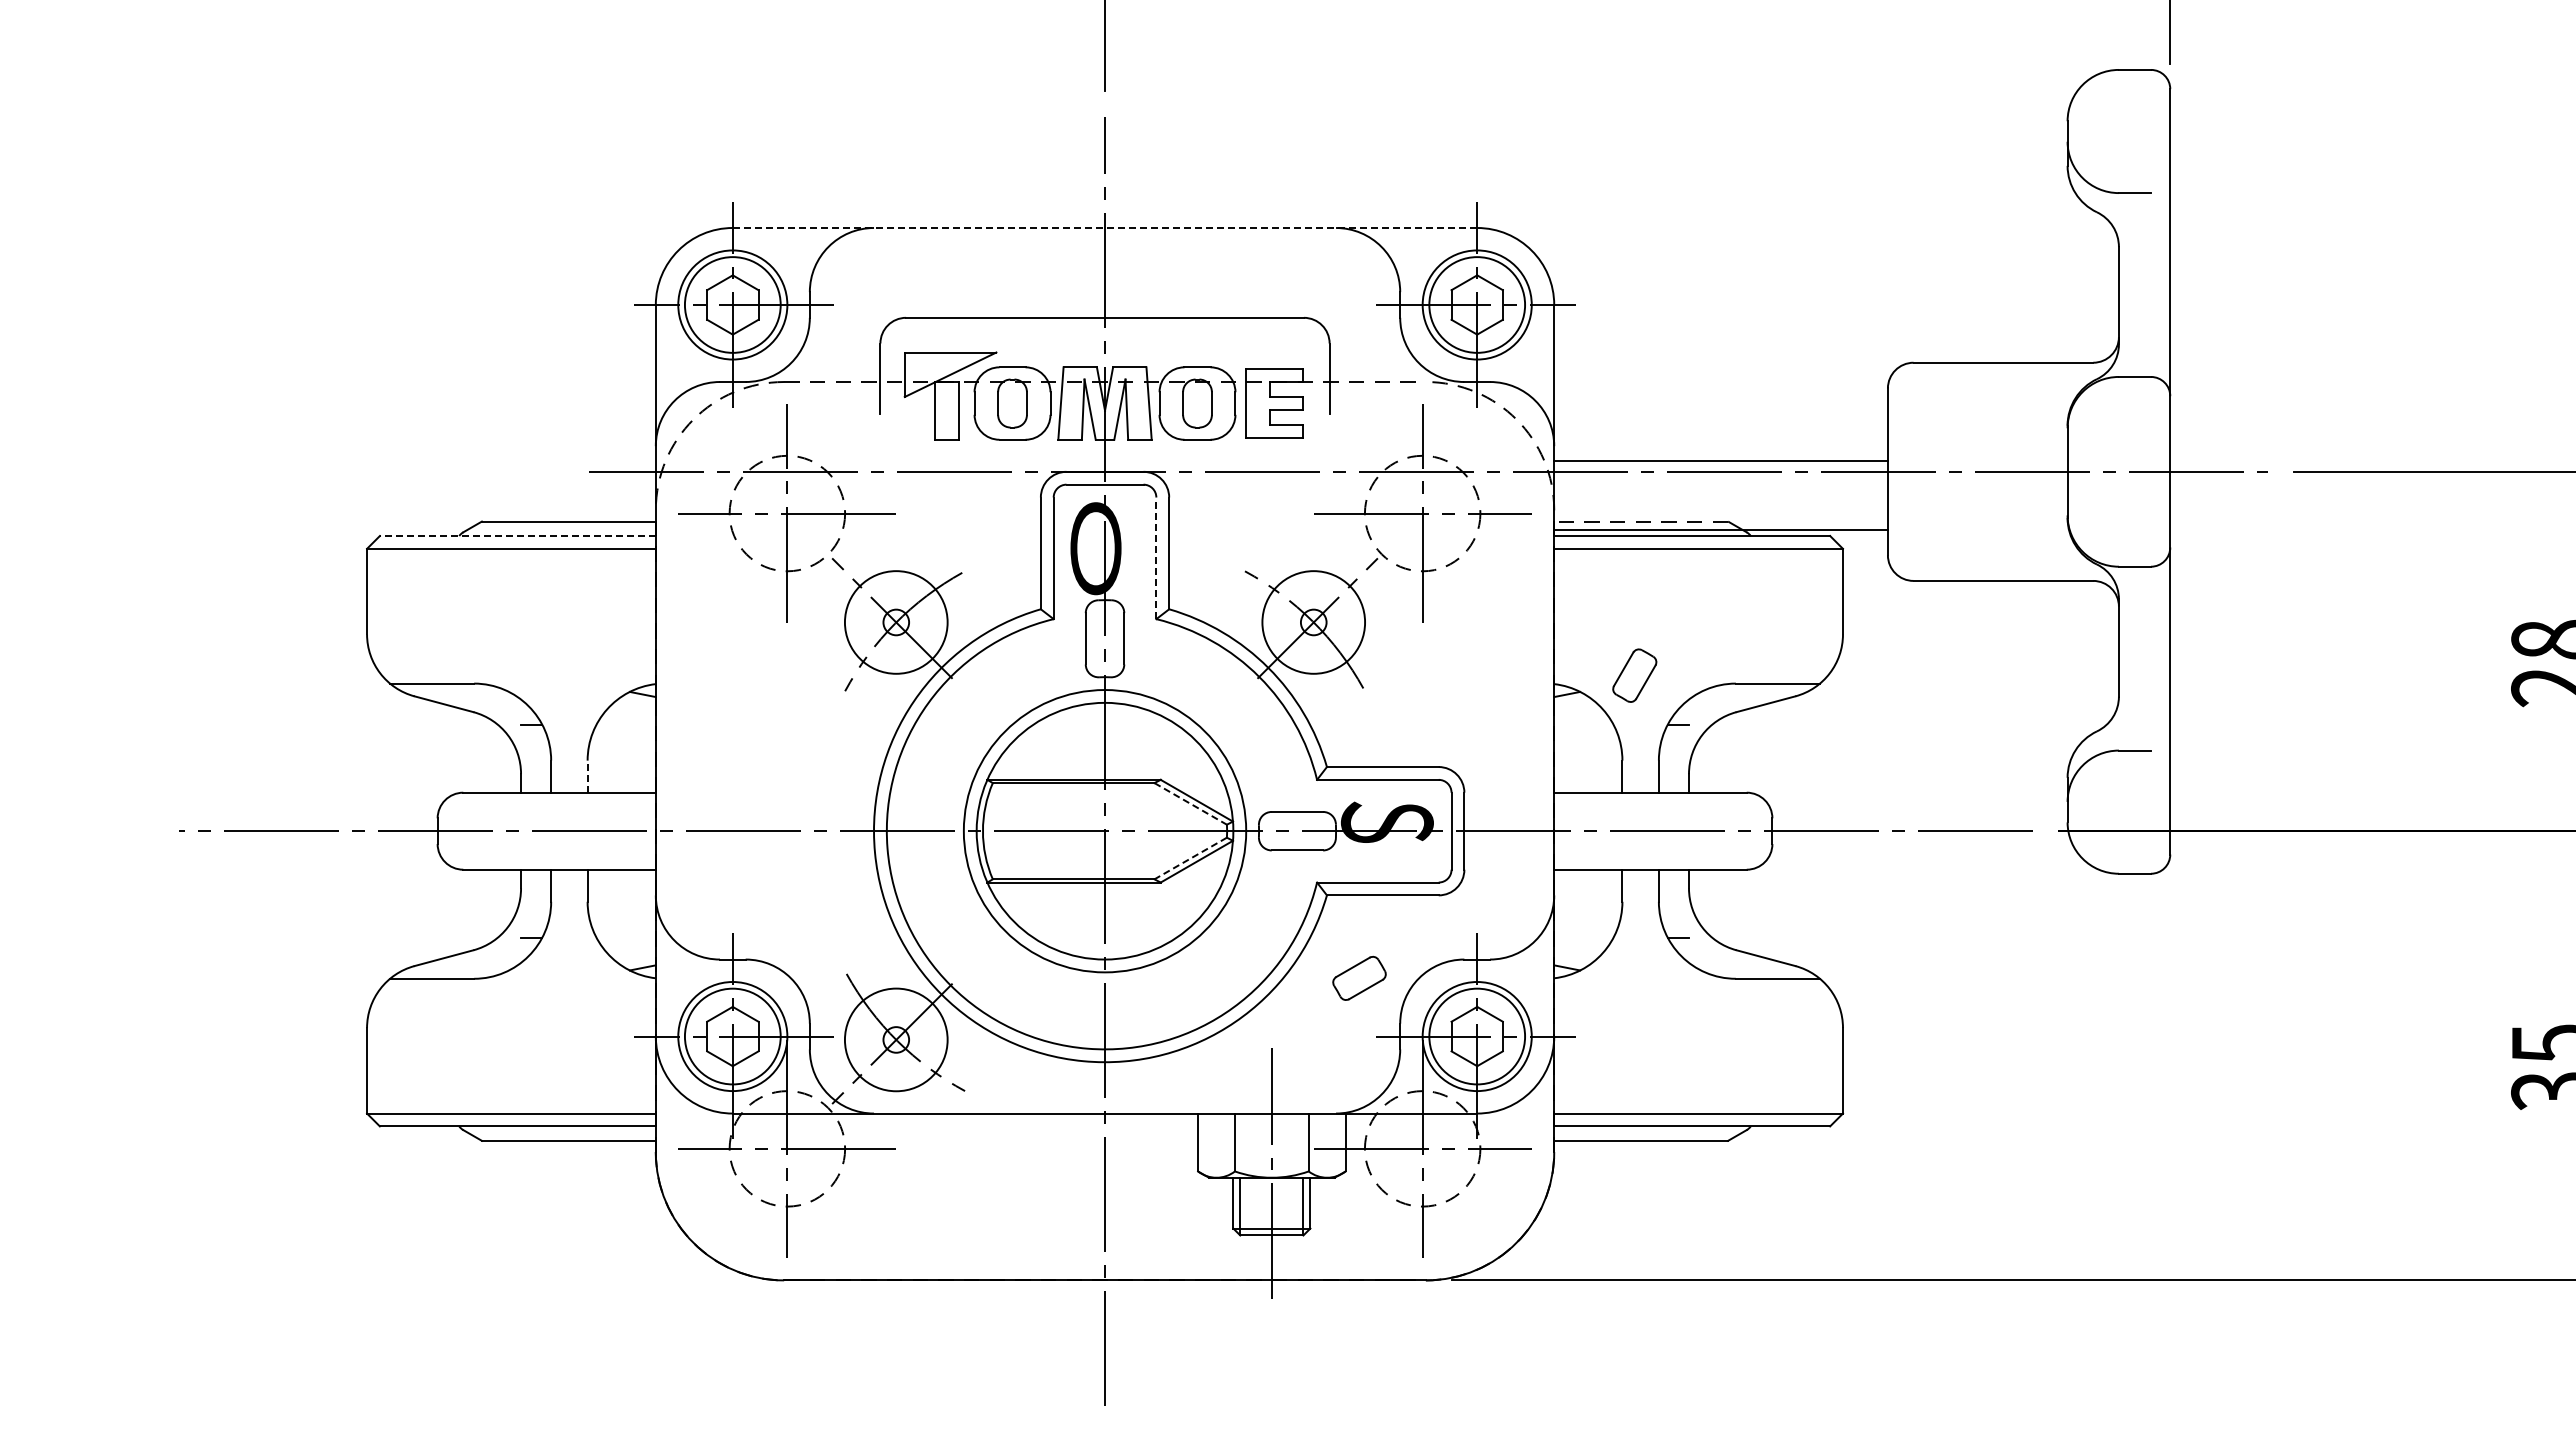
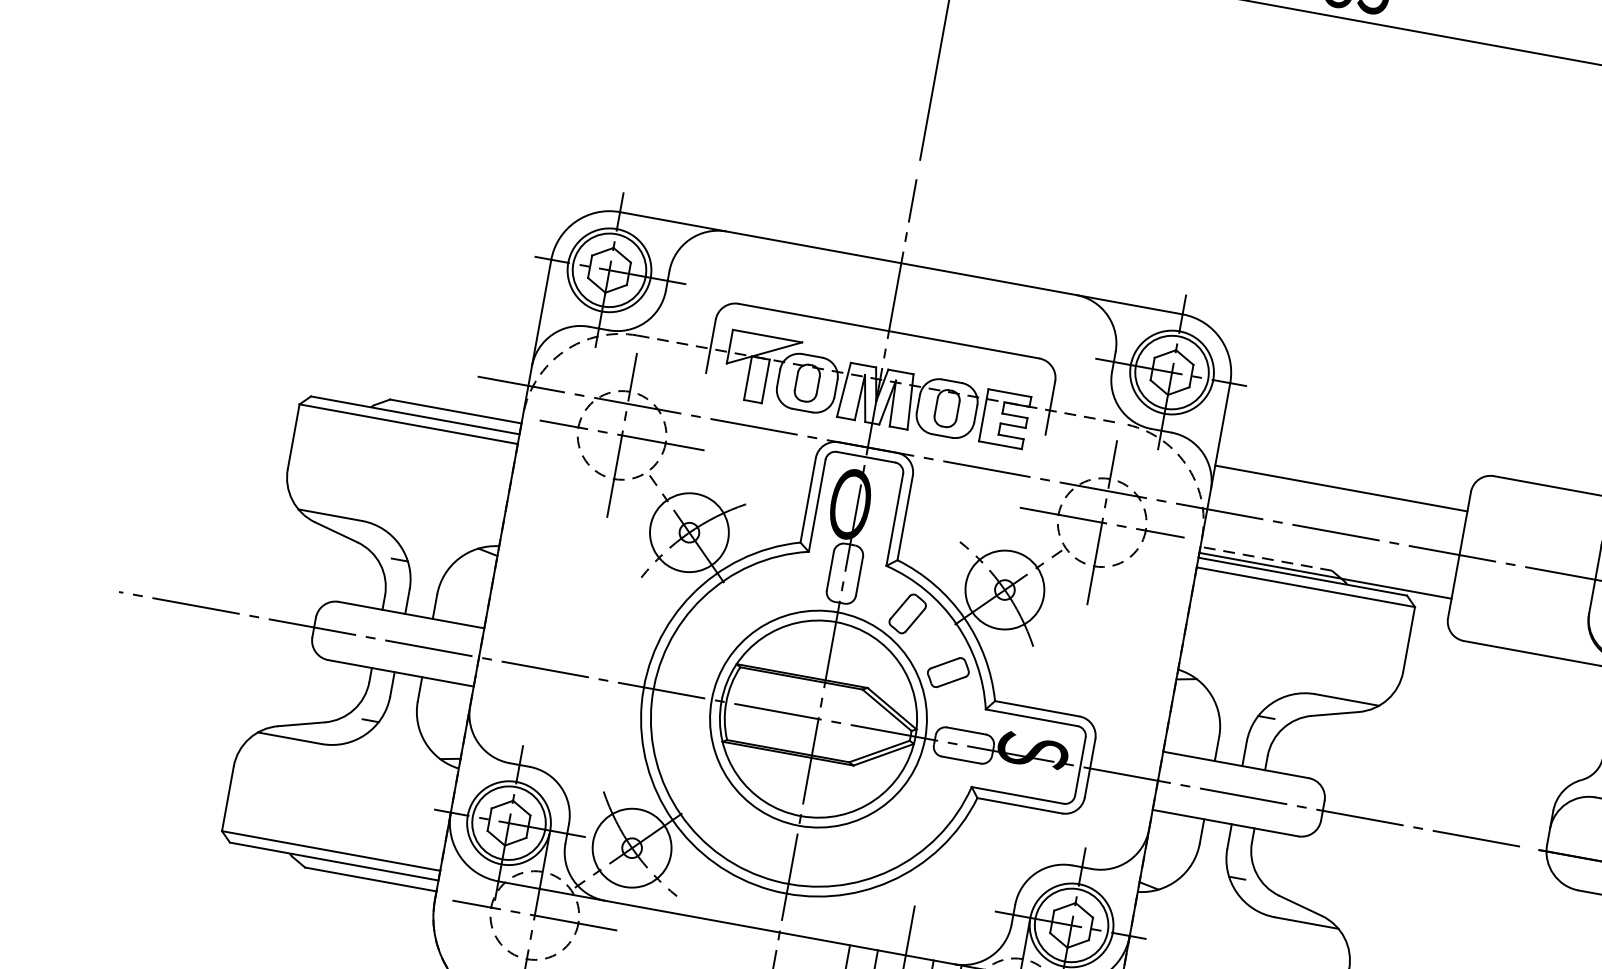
line: (1105, 227) -> (901, 262), dashed -> solid
line: (1720, 461) -> (1340, 488), moved
line: (517, 536) -> (414, 415), dashed -> solid
line: (1156, 558) -> (894, 520), dashed -> solid
part: (1634, 675) -> (907, 613), moved
line: (587, 776) -> (434, 606), dashed -> solid
line: (1190, 803) -> (886, 709), dashed -> solid
line: (1190, 858) -> (879, 751), dashed -> solid
part: (1359, 977) -> (948, 671), moved

